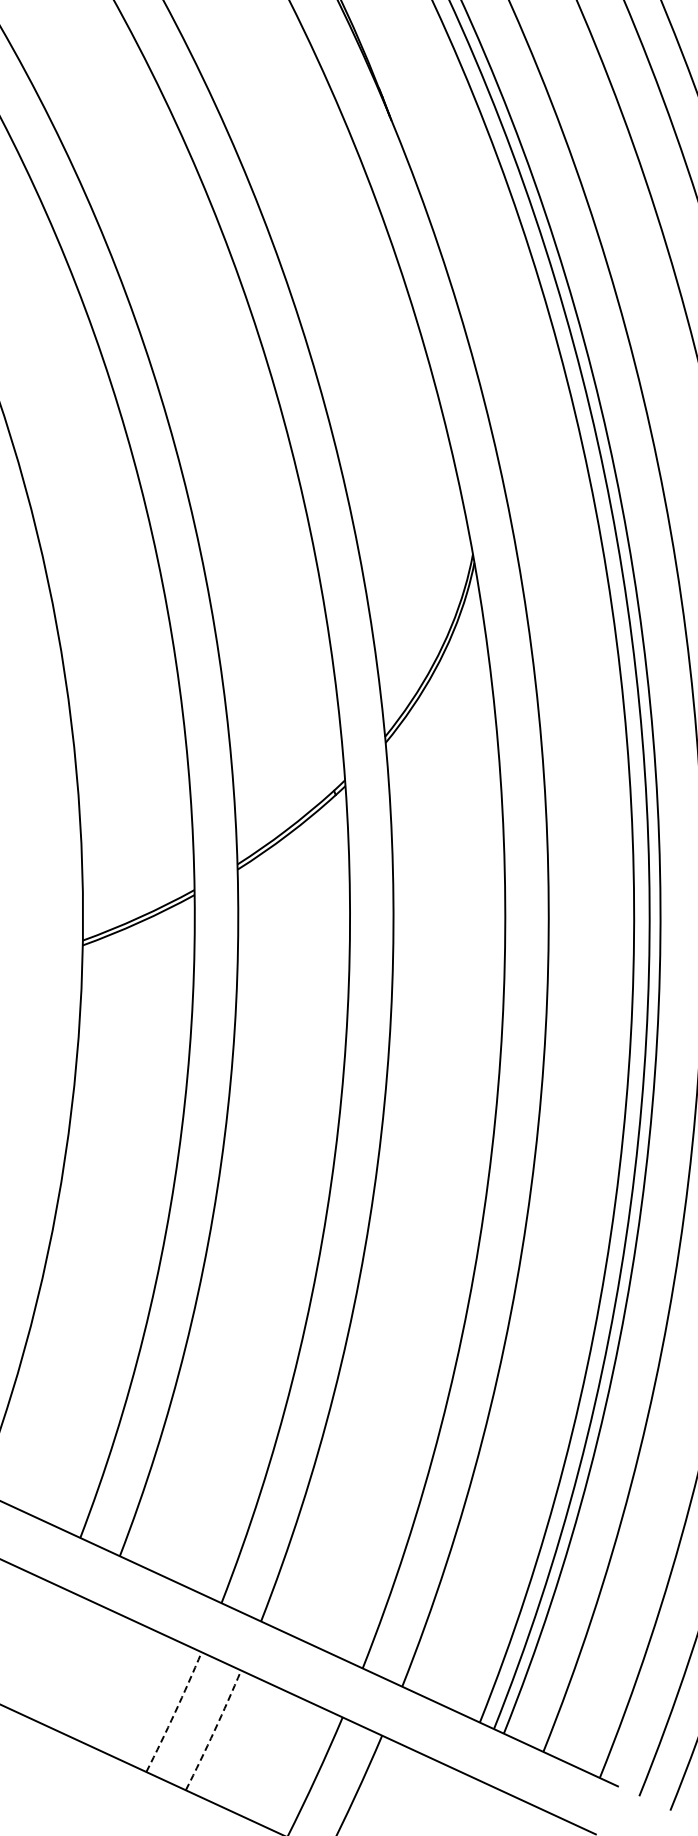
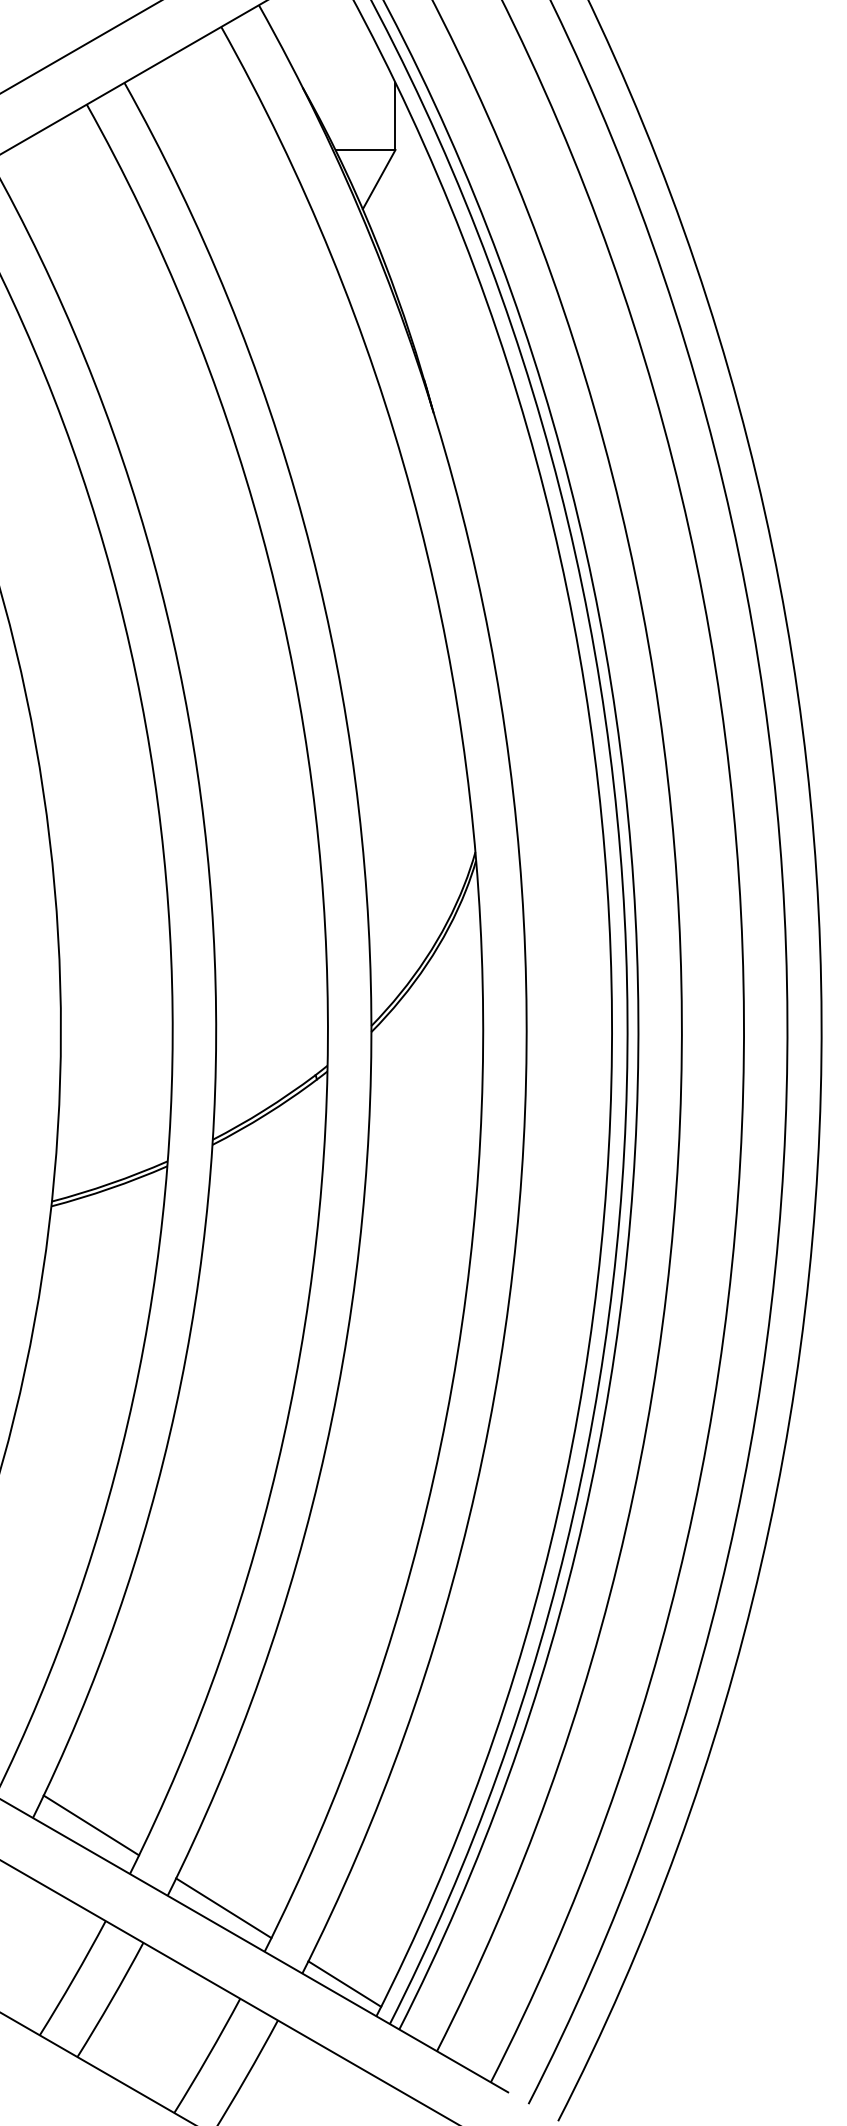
line: (178, 1558) -> (91, 1825), added
line: (317, 1629) -> (223, 1908), added
line: (445, 1692) -> (344, 1983), added
arc: (174, 1712) -> (73, 1978), dashed -> solid
arc: (214, 1730) -> (111, 2000), dashed -> solid

